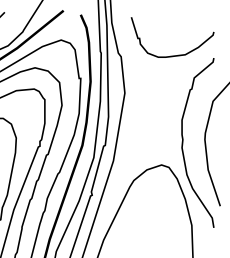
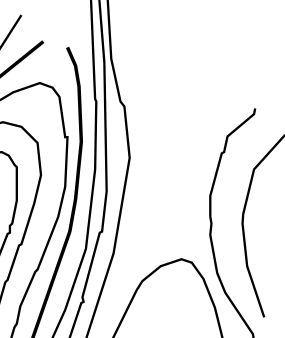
curve: (172, 55) -> (196, 104), removed

